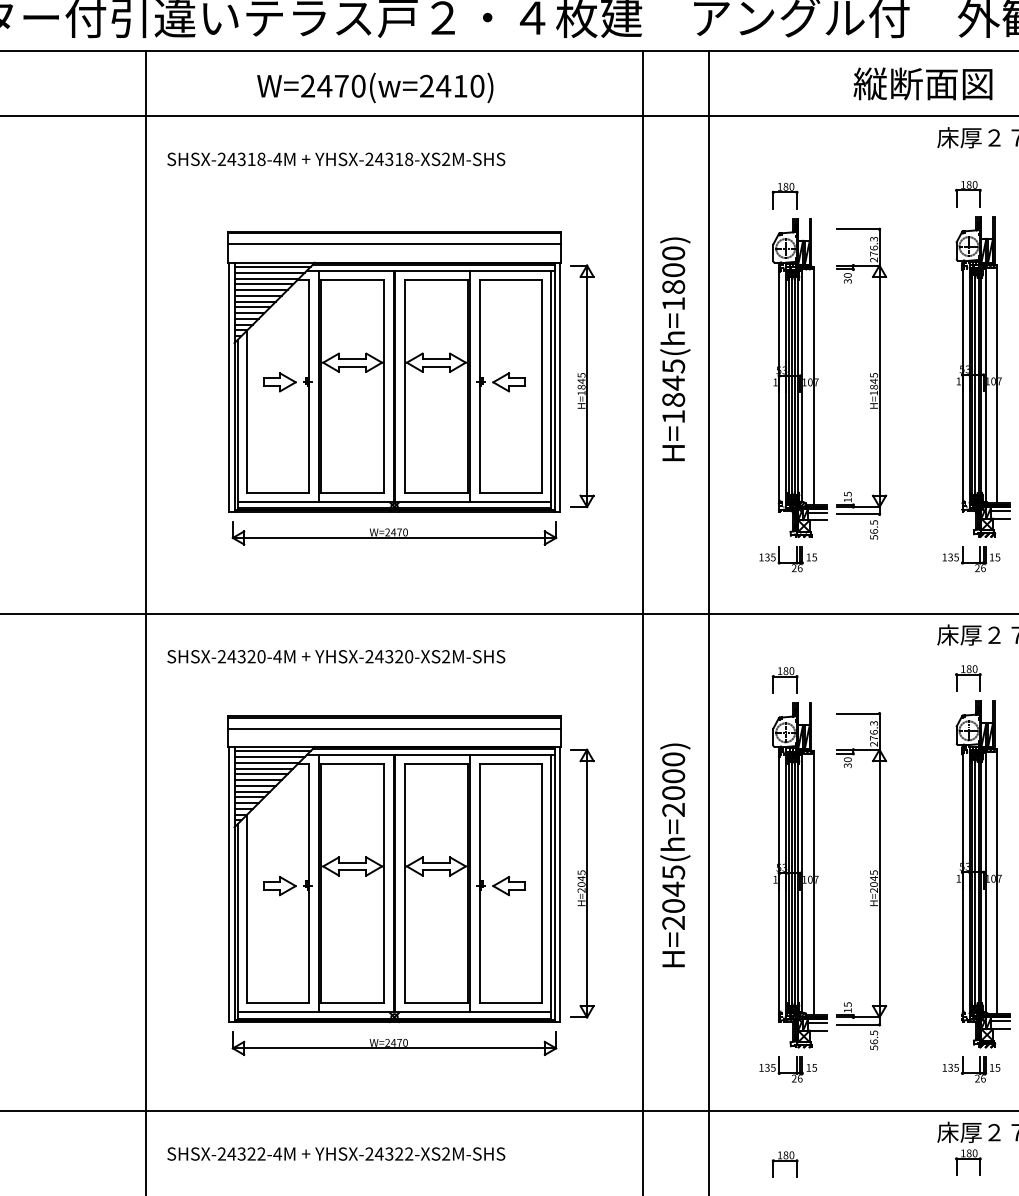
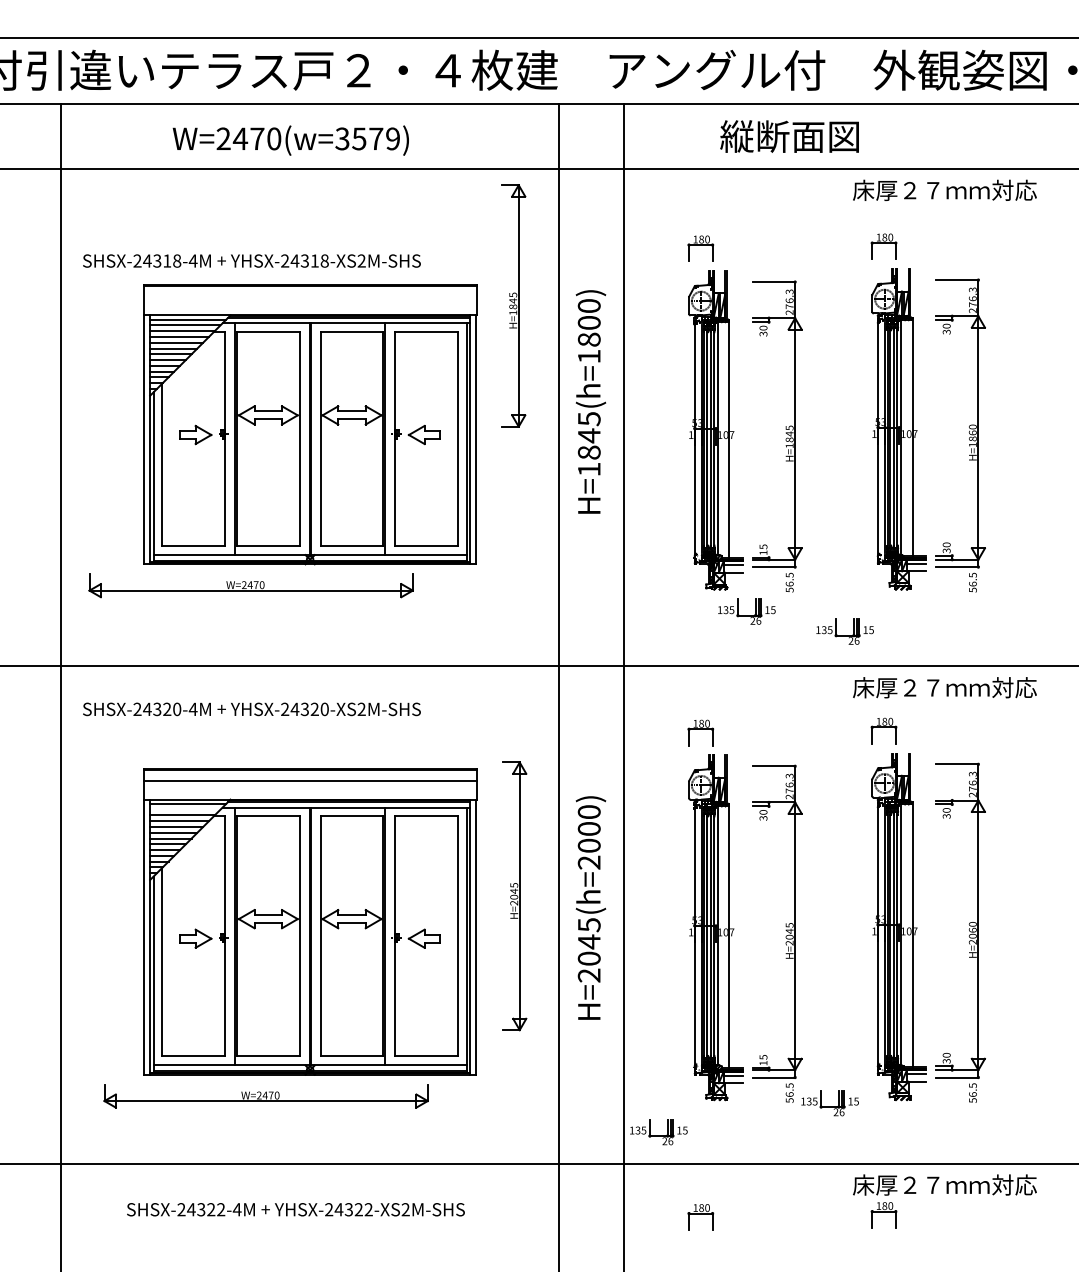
text: (922, 83) -> (789, 136), moved
text: (451, 85) -> (367, 138), W=2470(w=2410) -> W=2470(w=3579)
text: (335, 158) -> (251, 260), moved
line: (393, 243) -> (309, 296), removed
part: (581, 385) -> (513, 305), moved
part: (393, 532) -> (250, 585), moved
part: (787, 558) -> (746, 611), moved
part: (970, 558) -> (844, 631), moved
line: (269, 756) -> (185, 809), removed
part: (581, 883) -> (514, 896), moved
part: (393, 1043) -> (265, 1096), moved
part: (787, 1069) -> (658, 1132), moved
part: (970, 1069) -> (829, 1103), moved
text: (335, 1153) -> (295, 1209), moved

